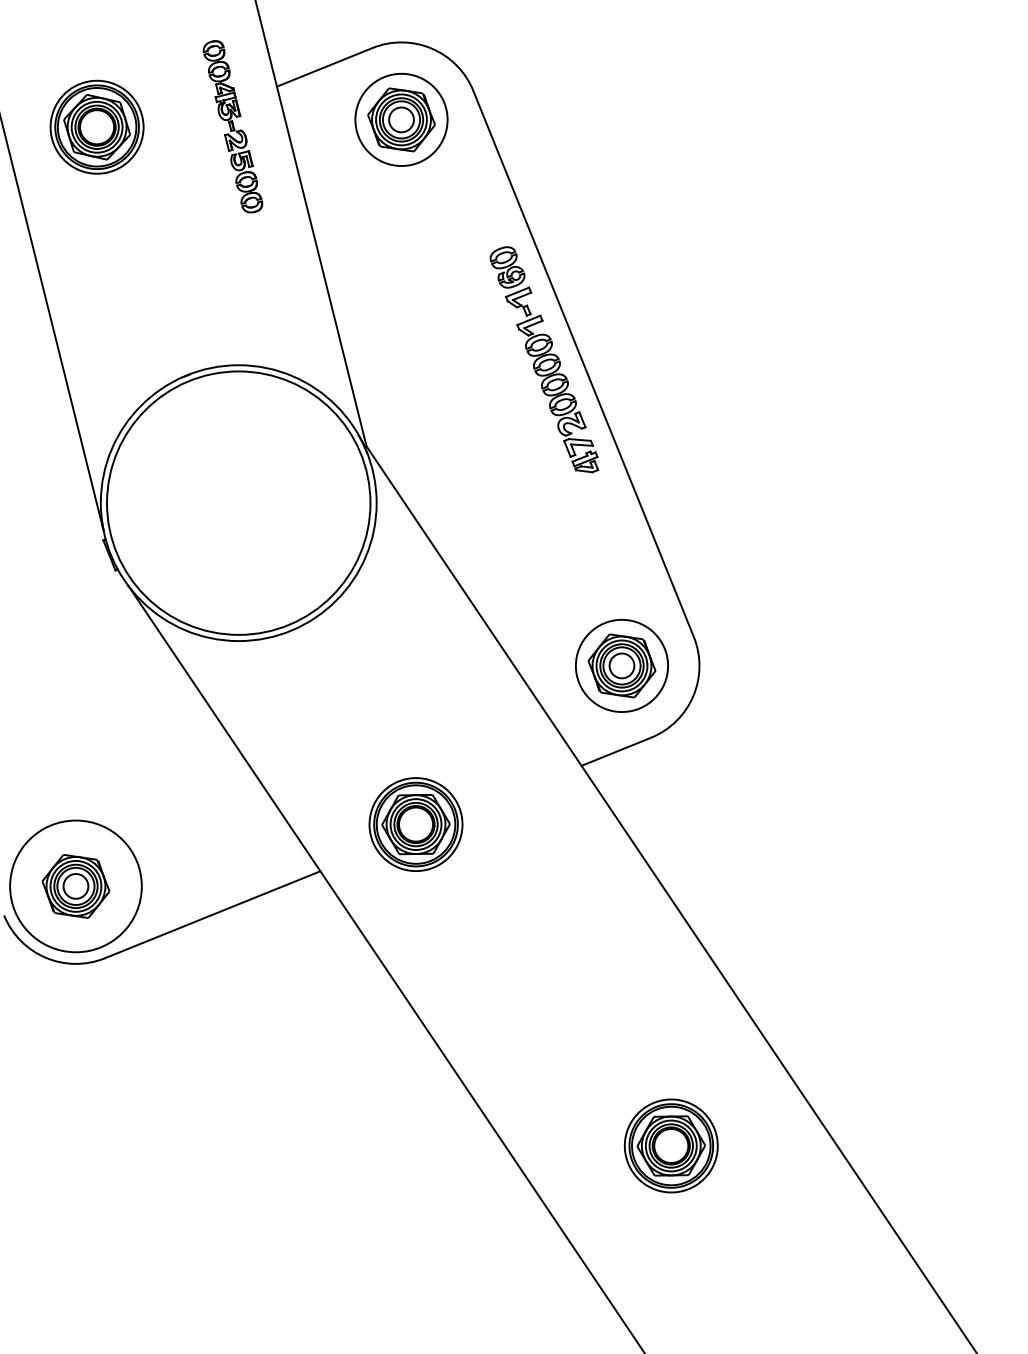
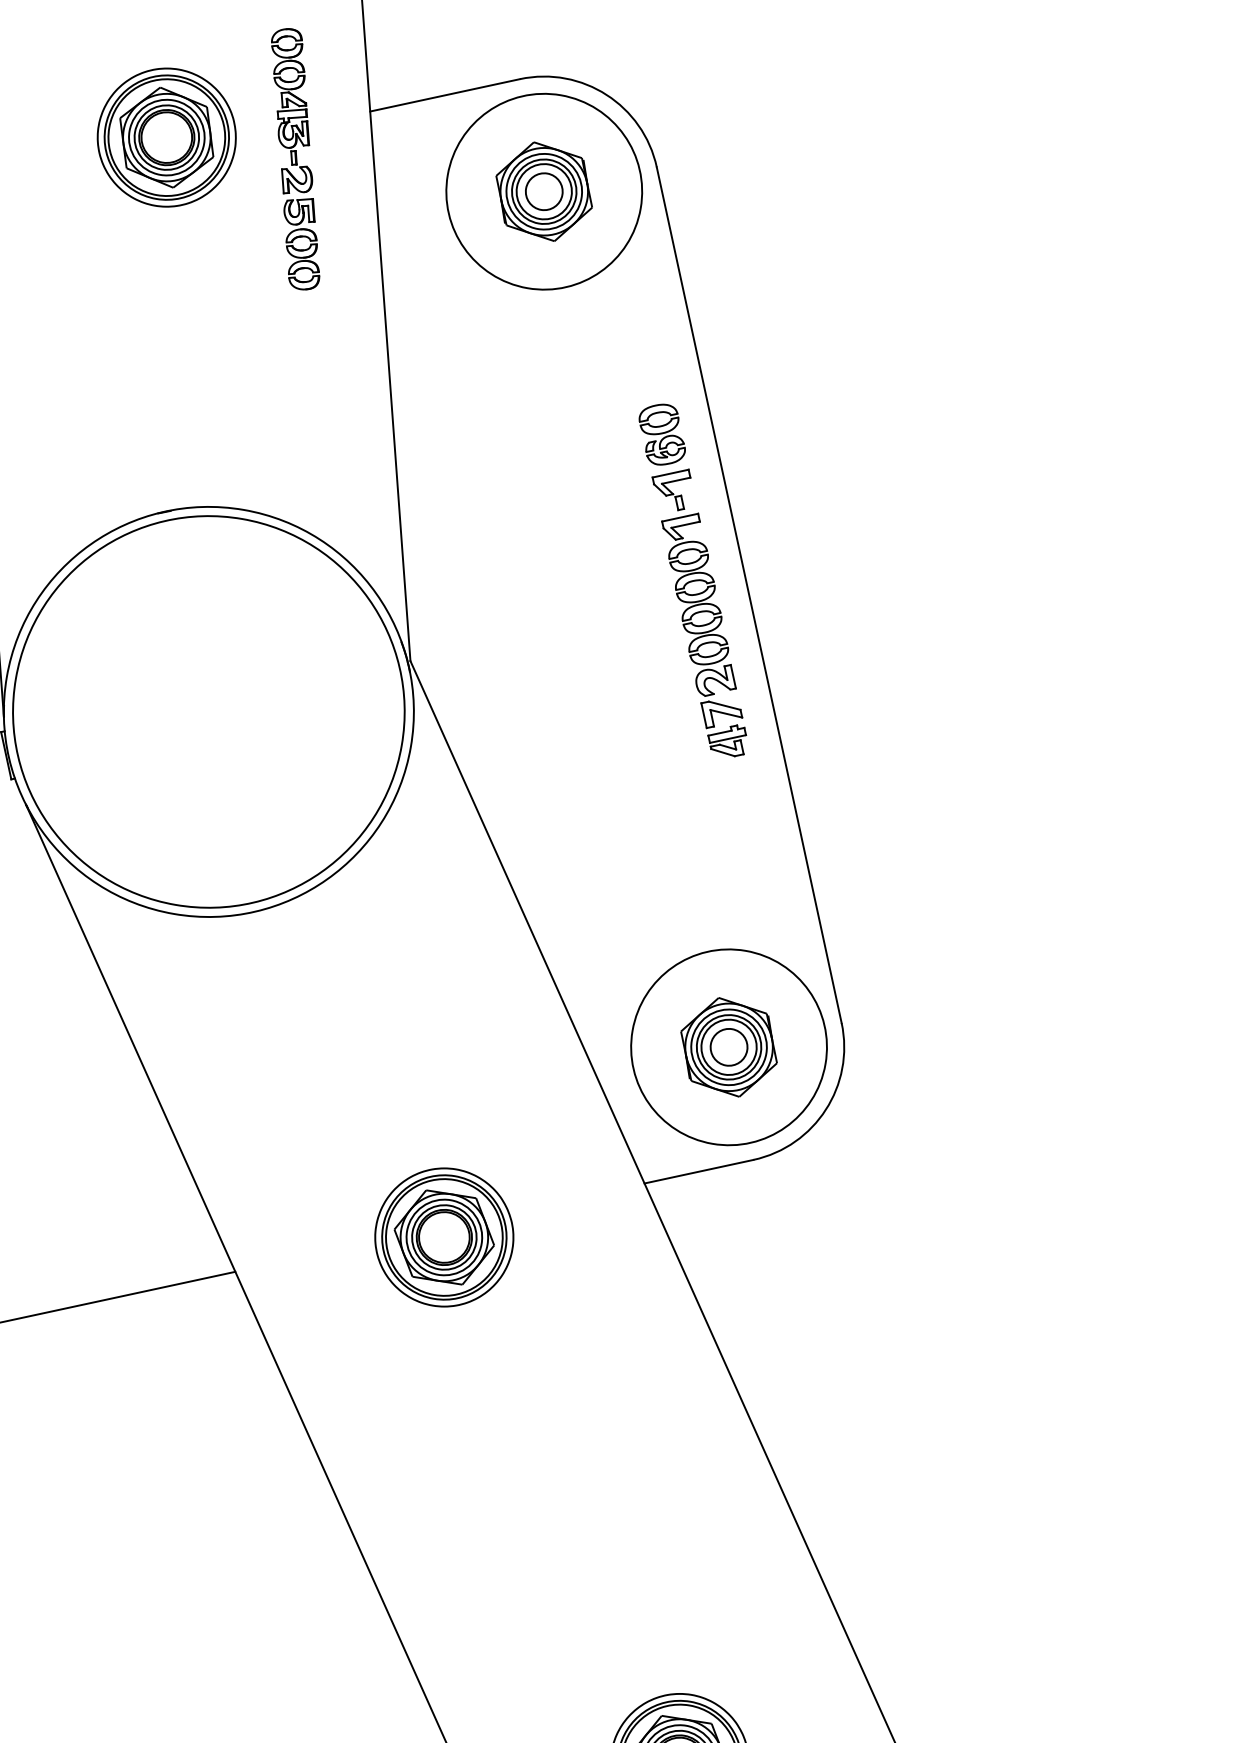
circle: (401, 119) -> (544, 191), size x1.43
part: (96, 126) -> (166, 136), moved
circle: (621, 665) -> (728, 1046), size x1.43
part: (415, 824) -> (443, 1237), moved

